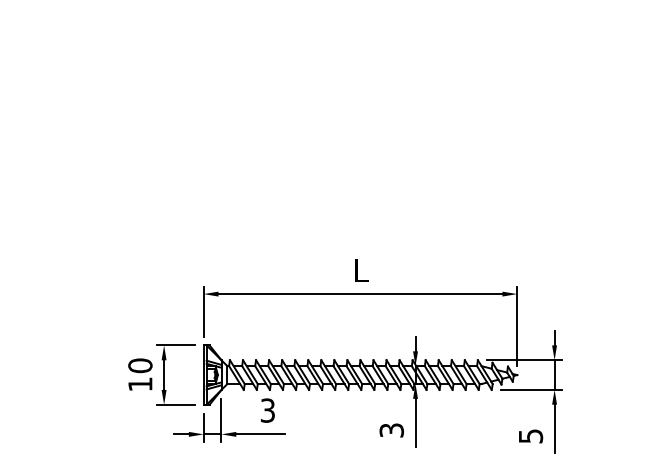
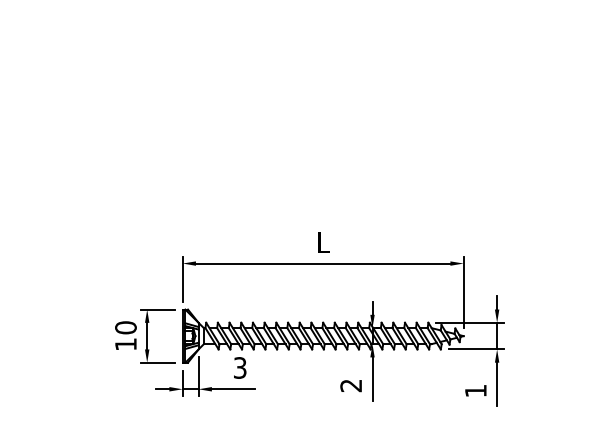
text: (392, 430) -> (351, 385), 3 -> 2
text: (530, 436) -> (475, 391), 5 -> 1

